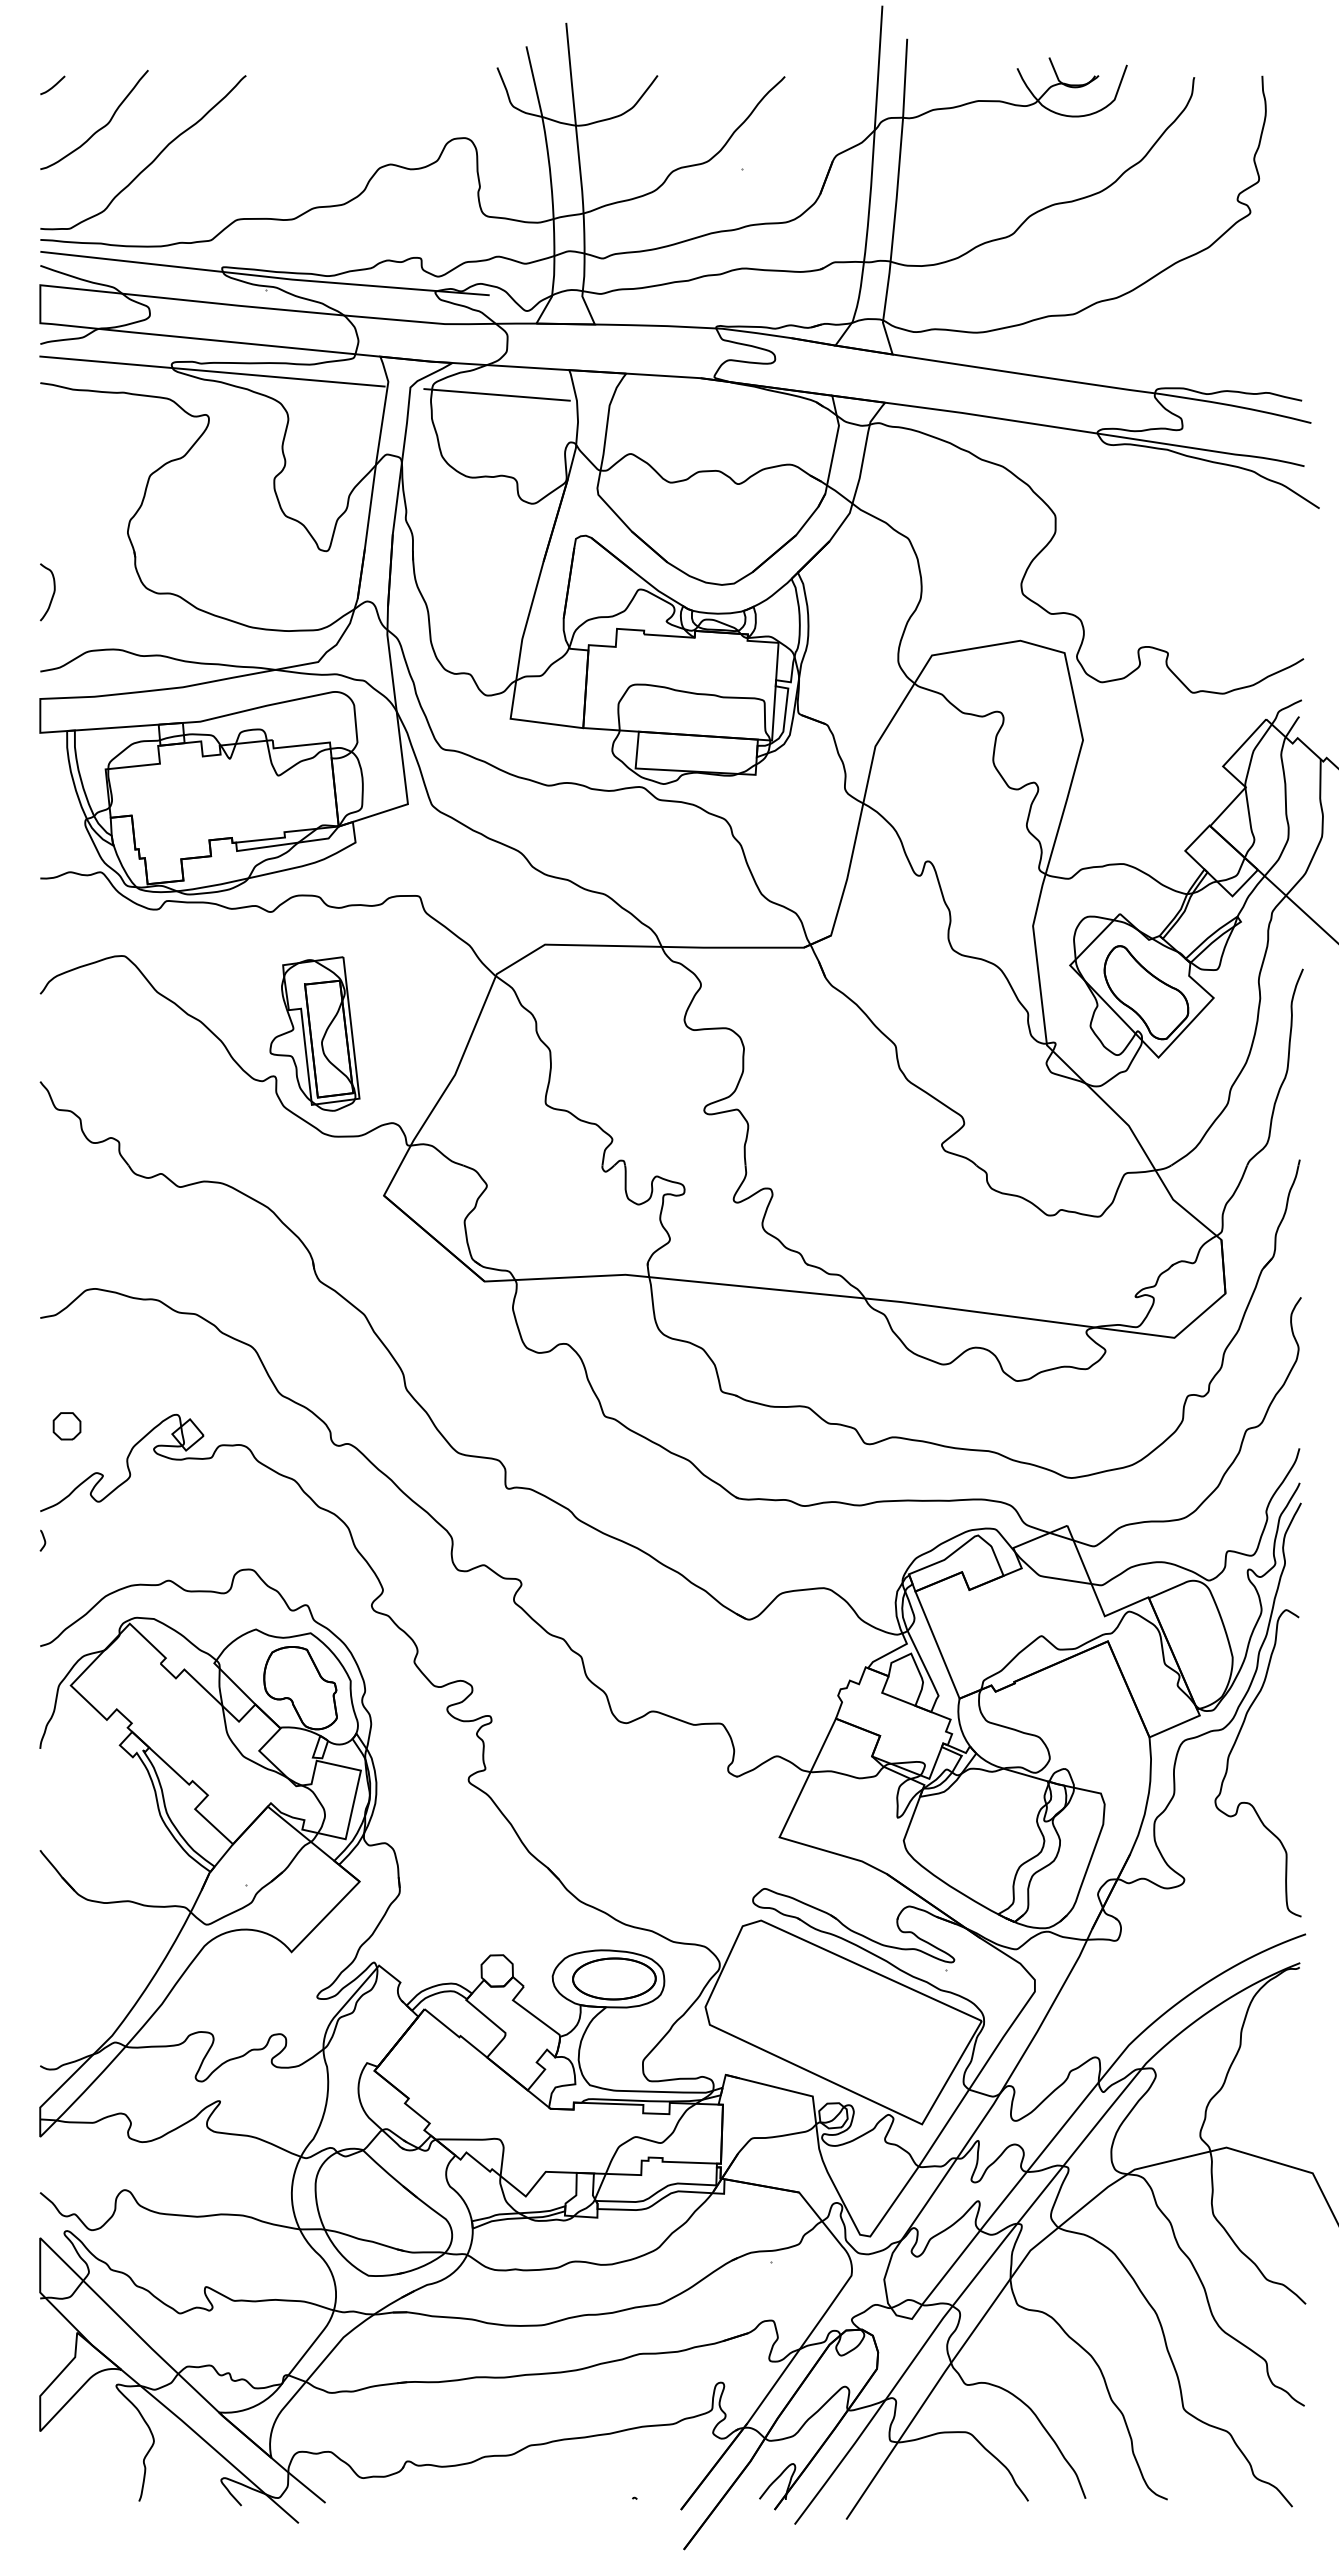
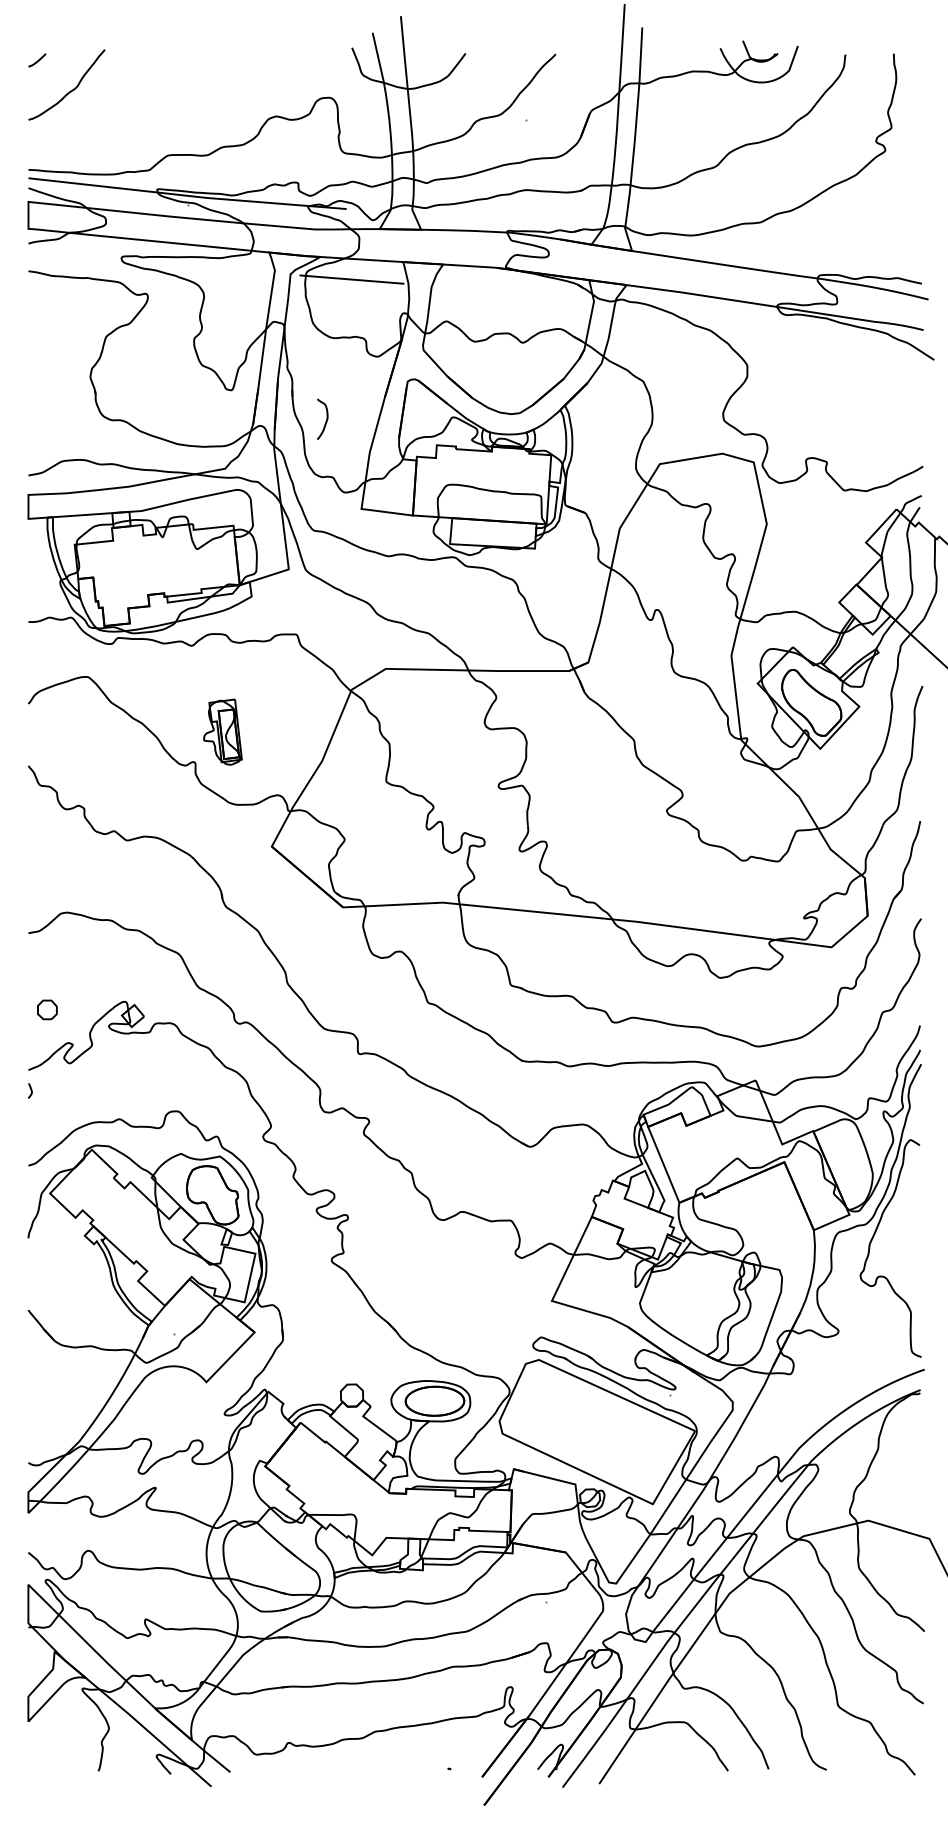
curve: (152, 160) -> (107, 113), removed
line: (212, 371) -> (150, 263), removed
curve: (52, 594) -> (326, 420), moved
part: (314, 1033) -> (222, 731), size x0.6

